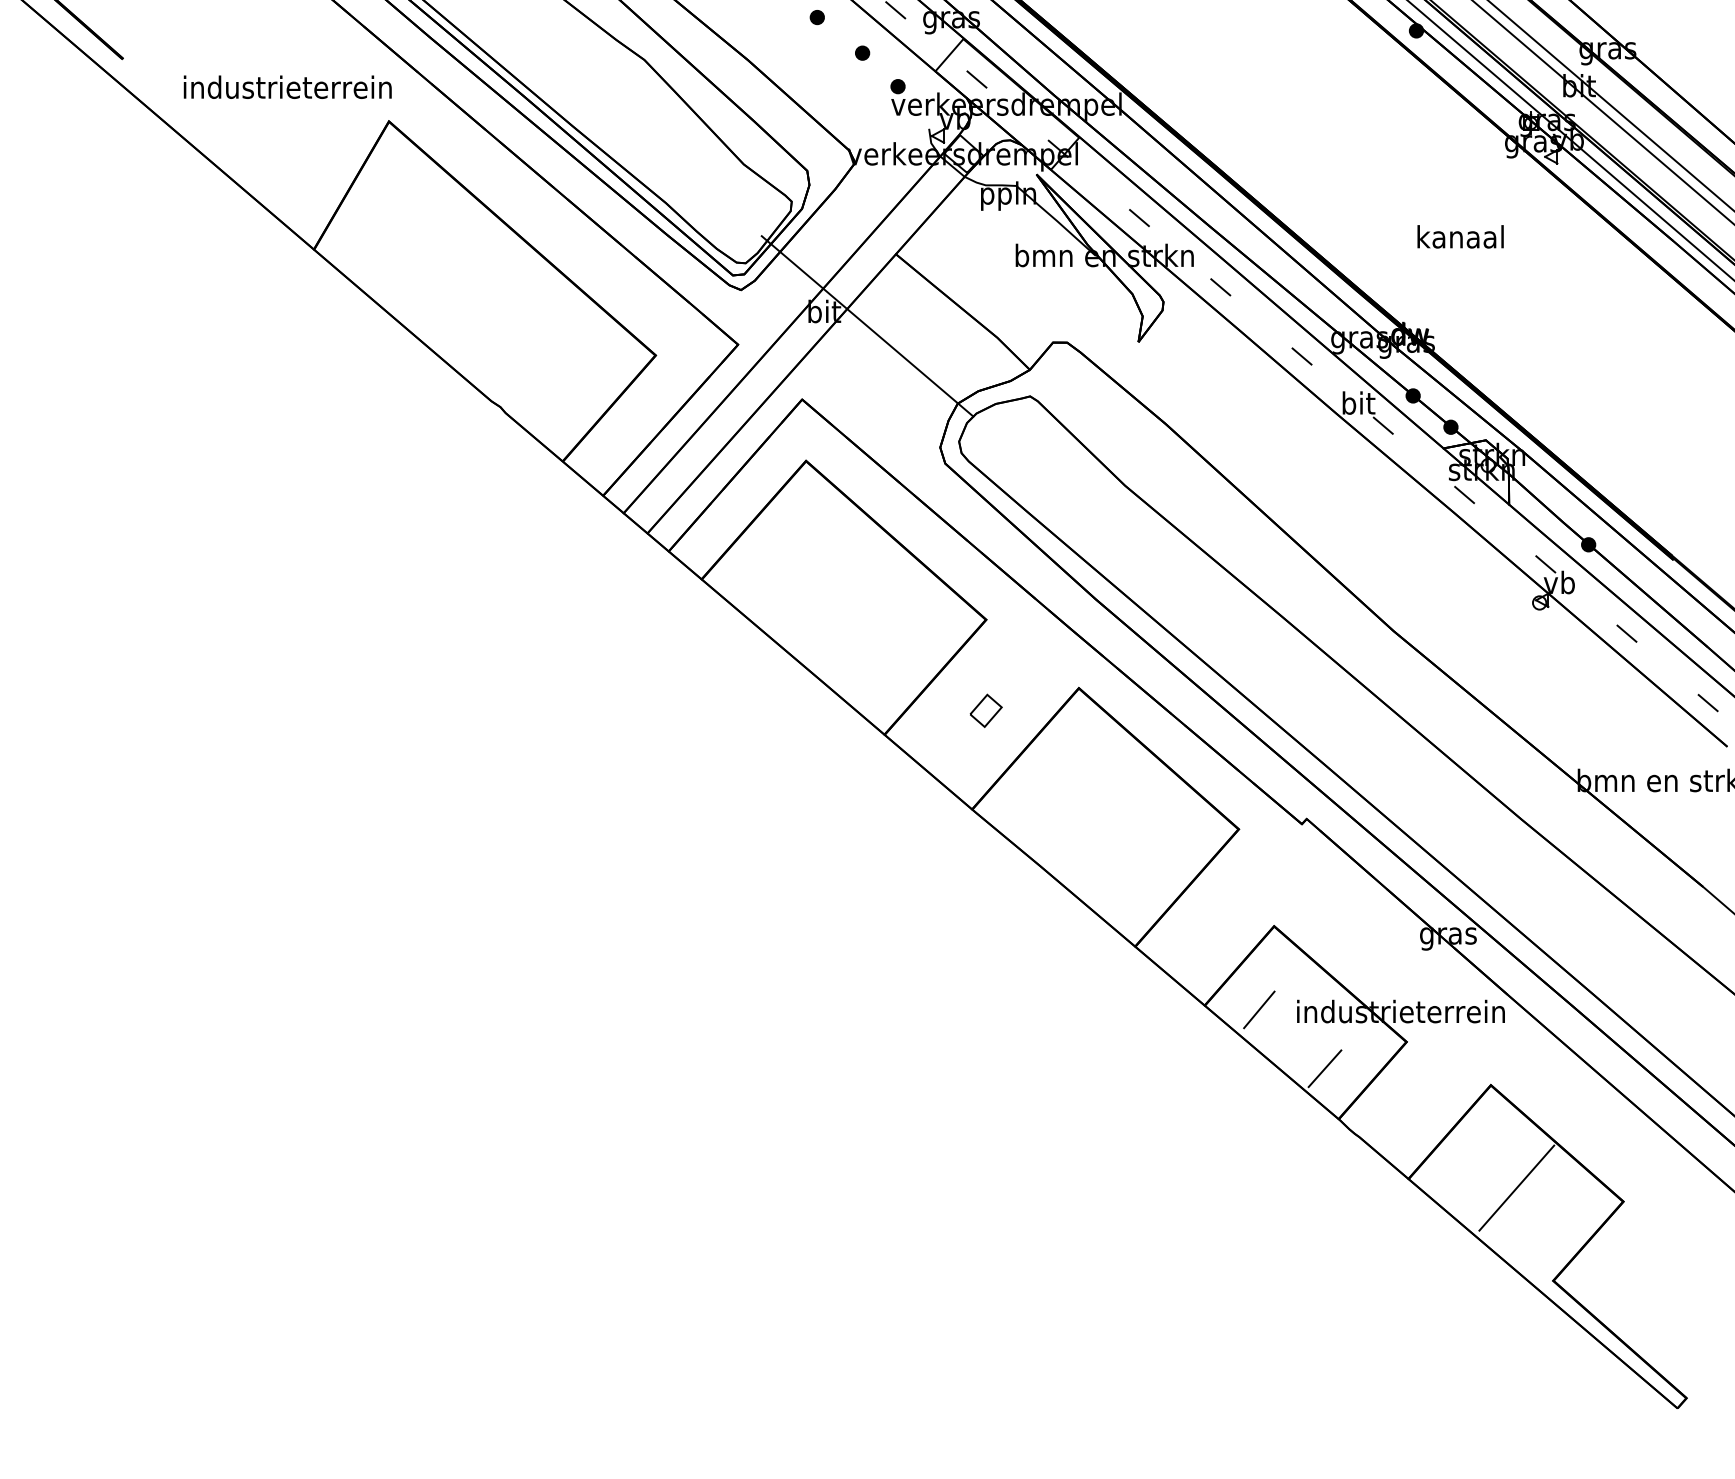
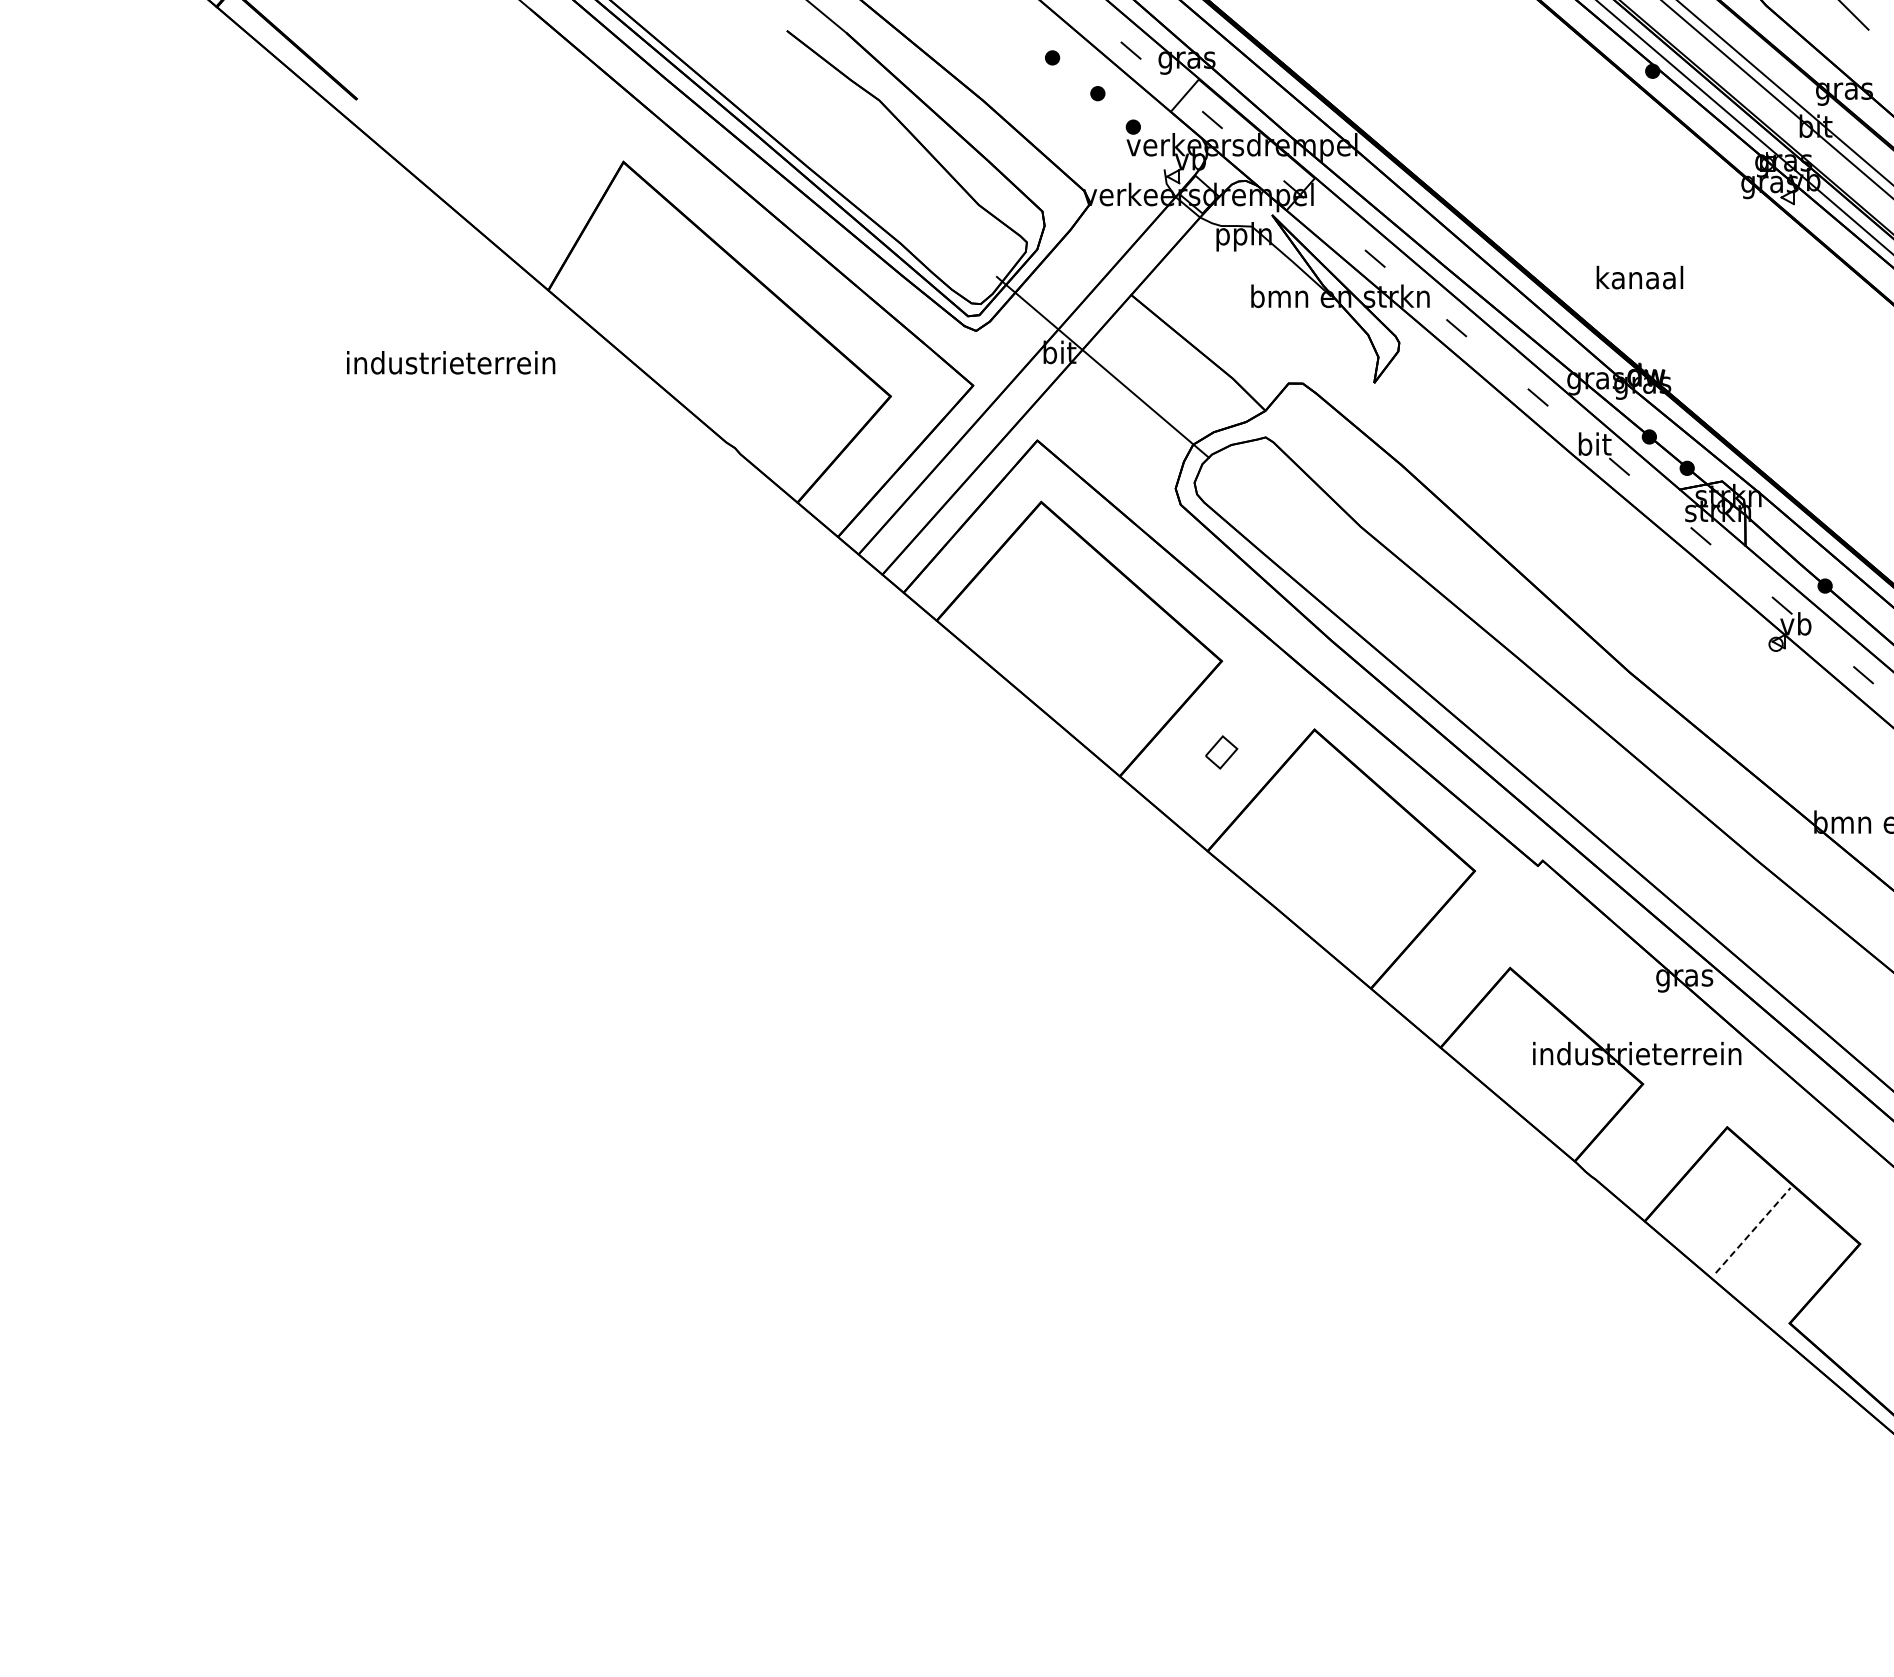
text: (288, 86) -> (451, 362), moved
text: (1460, 236) -> (1639, 277), moved
line: (1259, 1009) -> (1495, 1051), removed
line: (1324, 1068) -> (1560, 1110), removed
line: (1517, 1188) -> (1753, 1230), solid -> dashed

